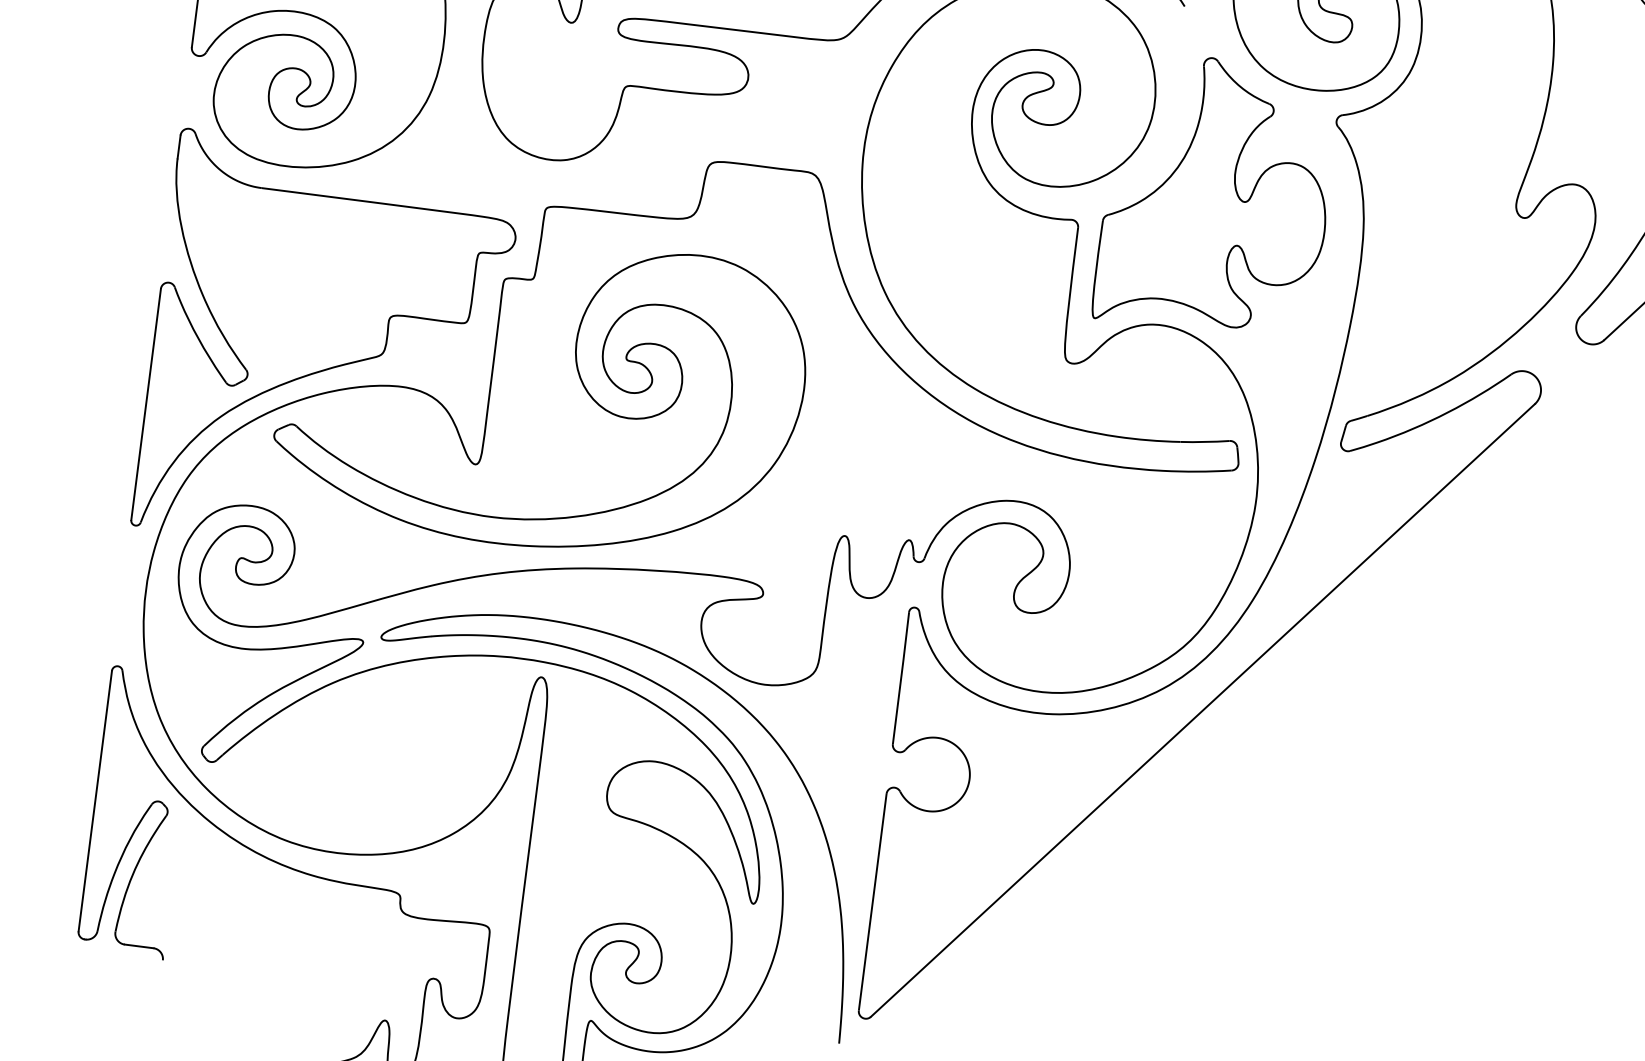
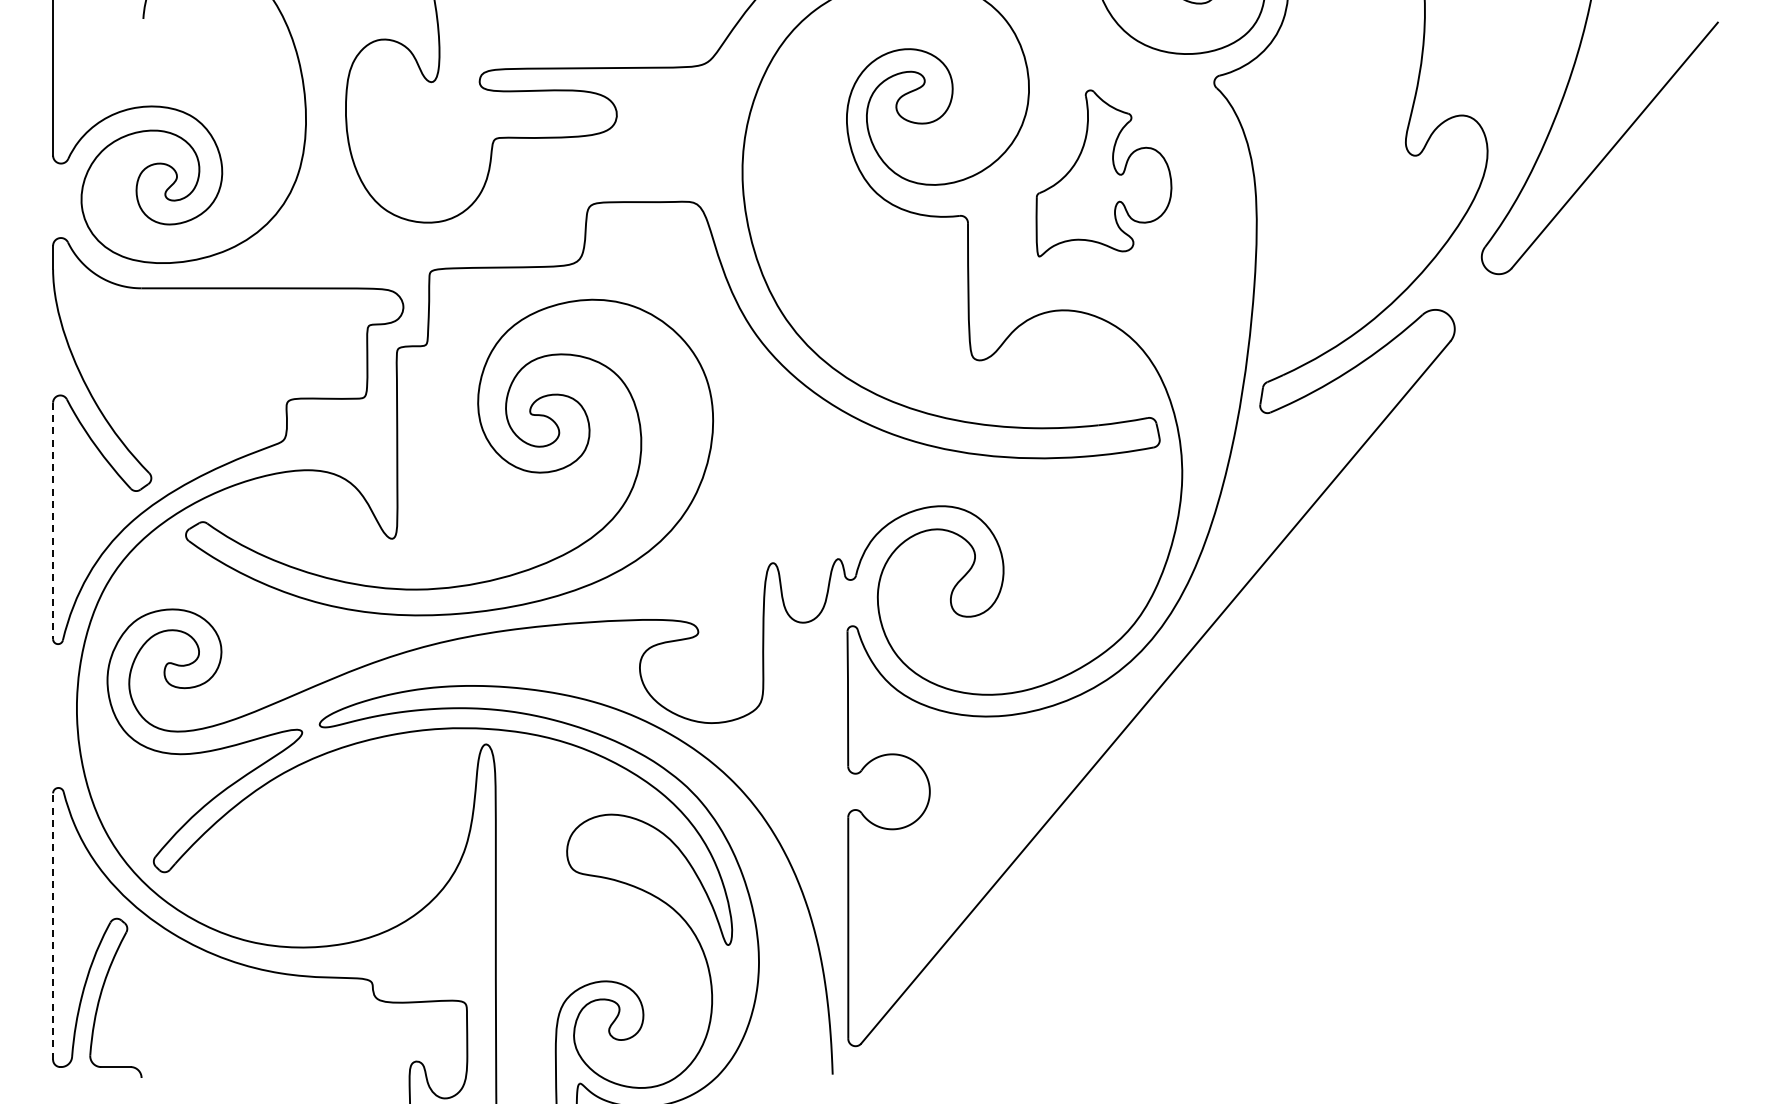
part: (1216, 196) -> (1103, 173), size x0.6
line: (146, 405) -> (53, 521), solid -> dashed
line: (95, 801) -> (53, 926), solid -> dashed

